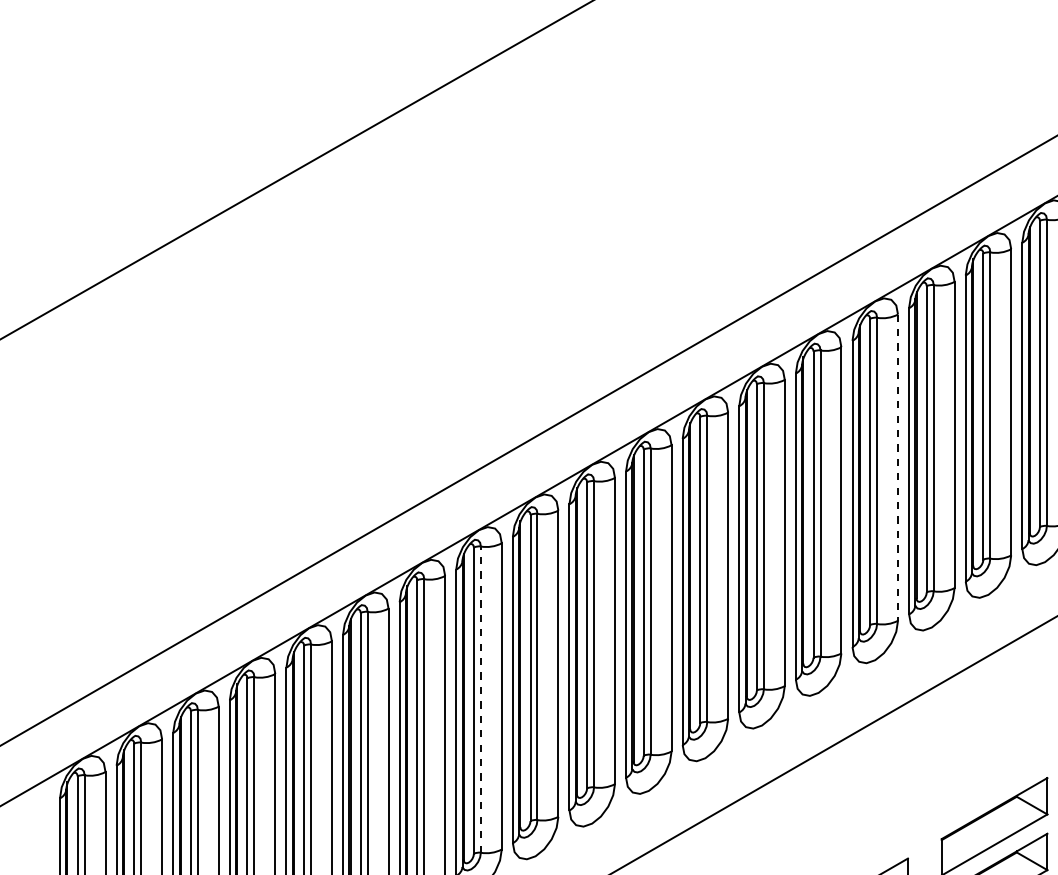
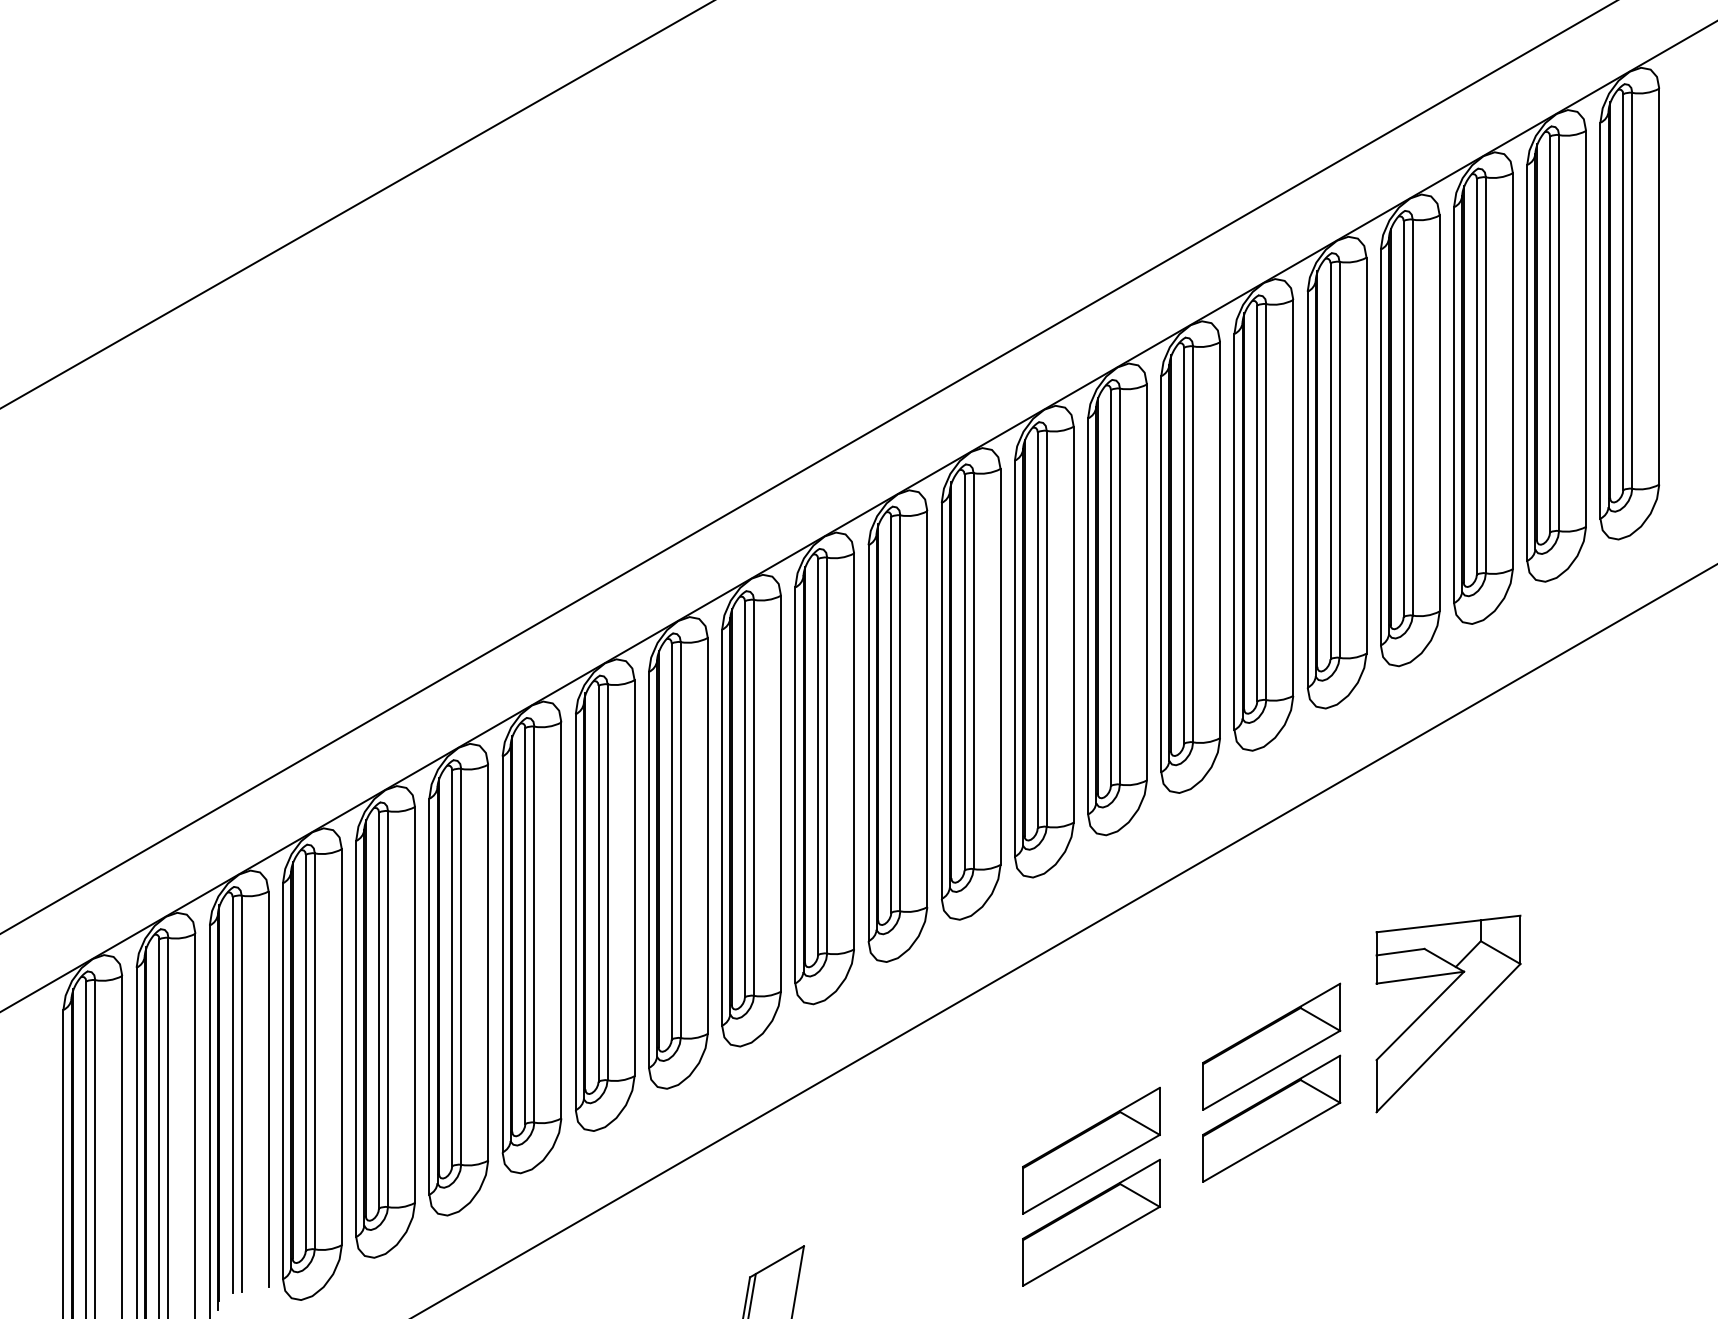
line: (897, 467) -> (1146, 582), dashed -> solid
line: (480, 699) -> (607, 882), dashed -> solid

